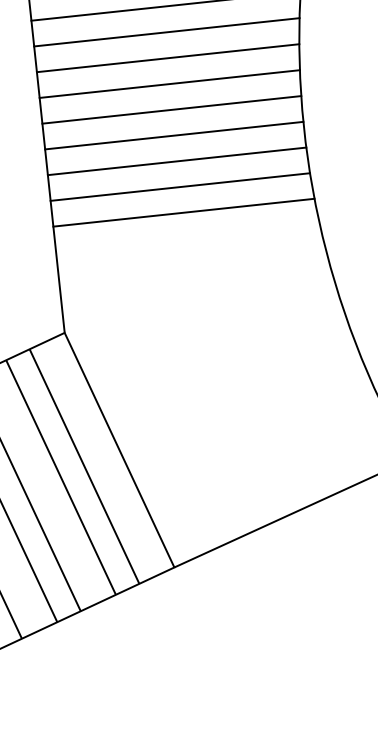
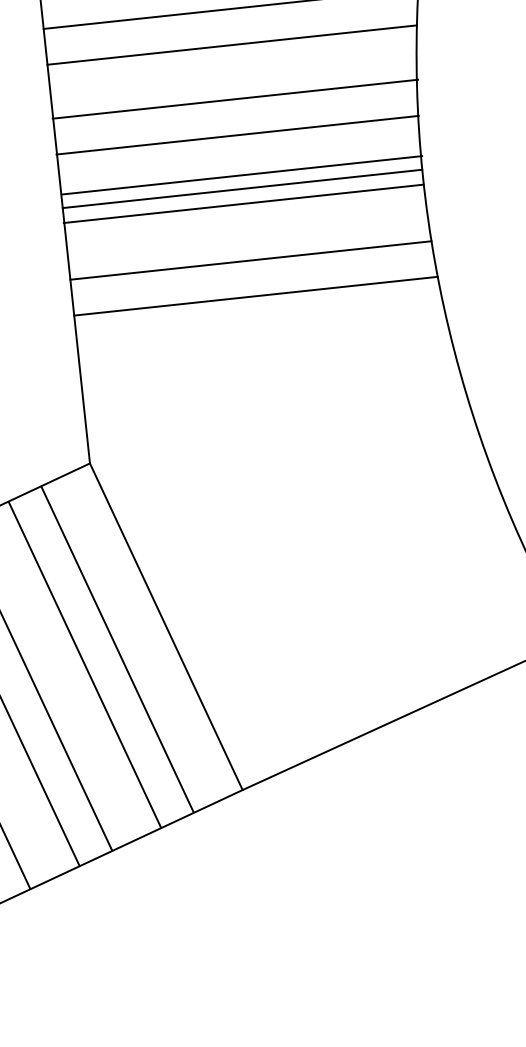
line: (167, 58) -> (234, 99), moved
line: (169, 83) -> (237, 134), moved
line: (171, 109) -> (241, 174), moved
line: (176, 161) -> (242, 204), moved

